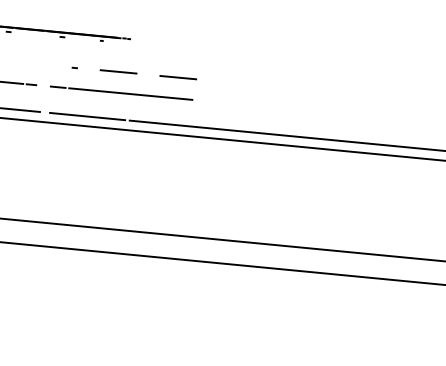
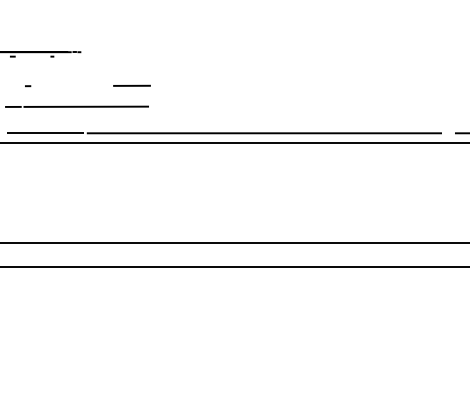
line: (118, 71) -> (71, 85), removed

